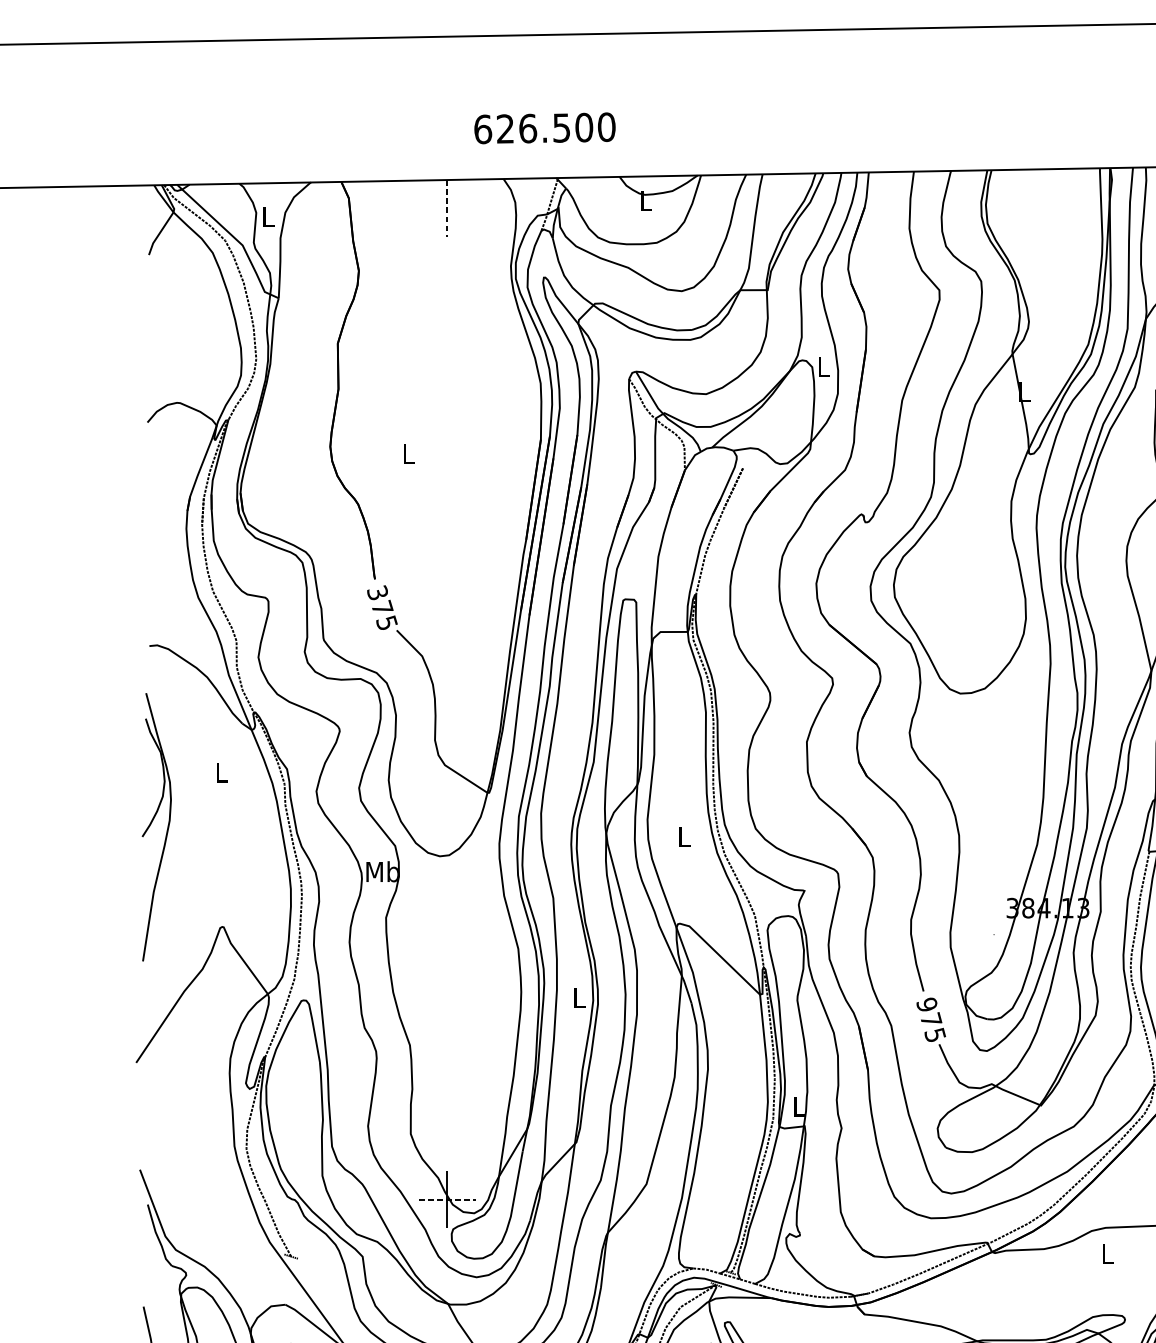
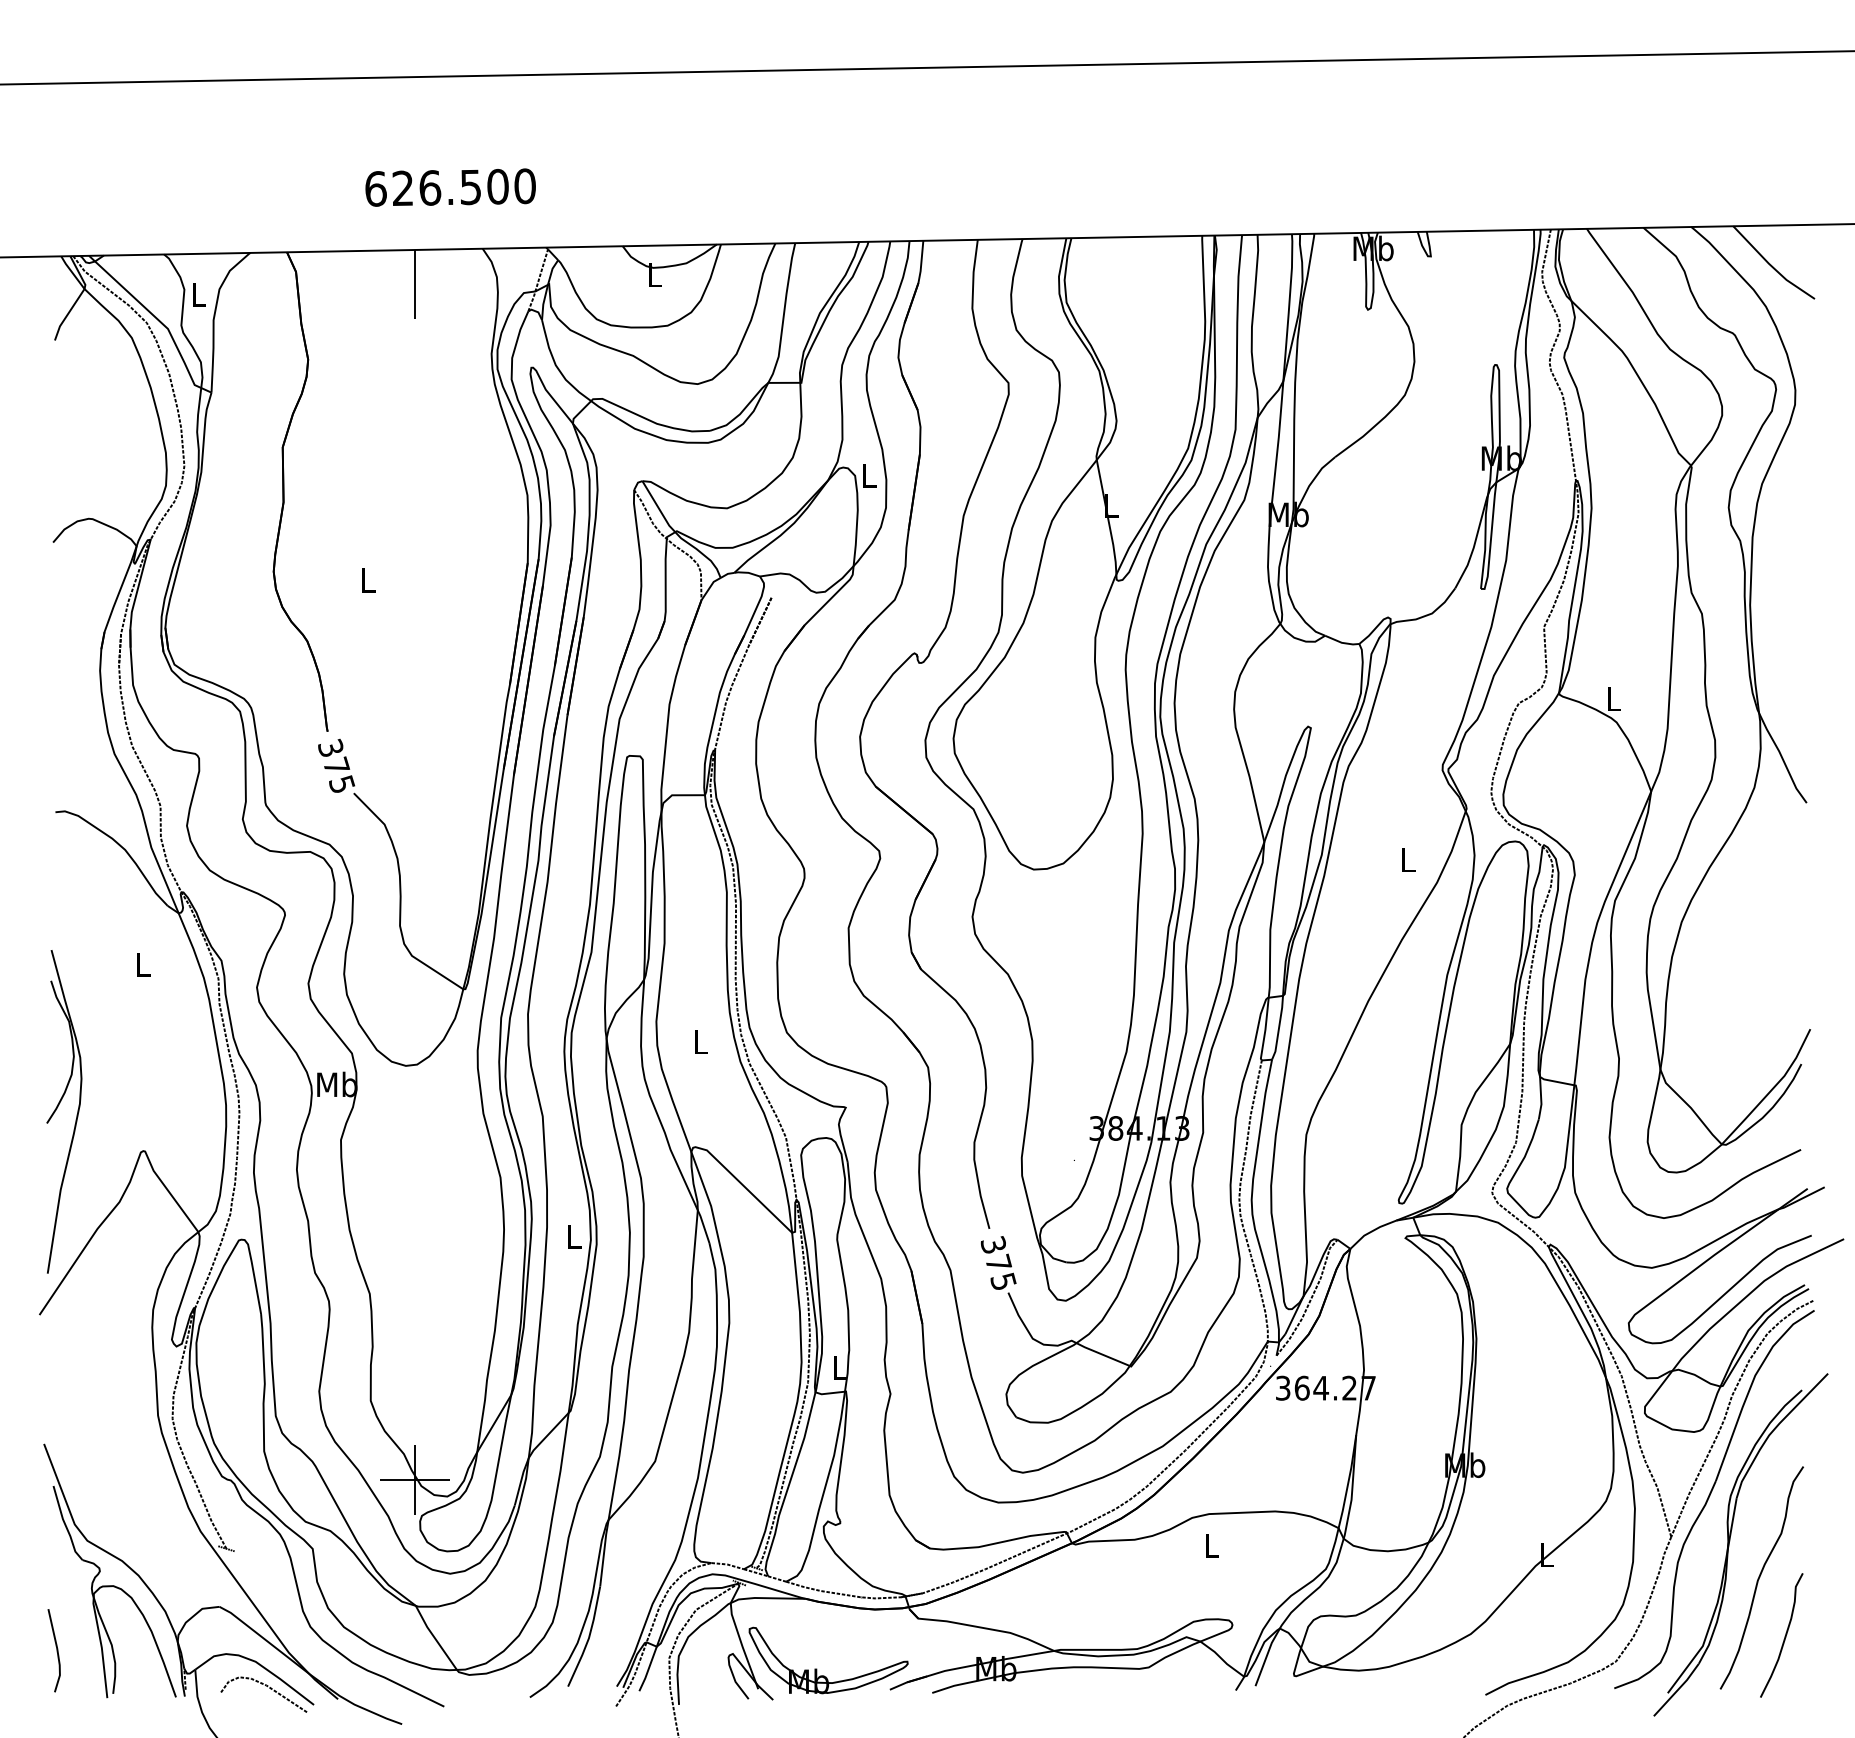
text: (544, 128) -> (450, 187), moved
line: (447, 208) -> (414, 284), dashed -> solid
part: (151, 824) -> (57, 1108), moved
text: (926, 1004) -> (992, 1244), 975 -> 375
line: (447, 1199) -> (414, 1479), dashed -> solid

